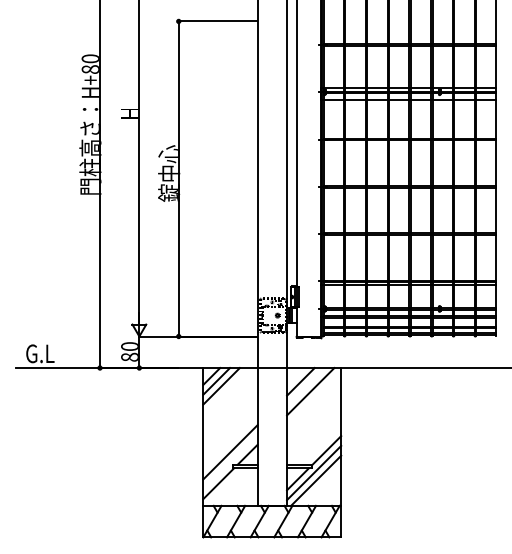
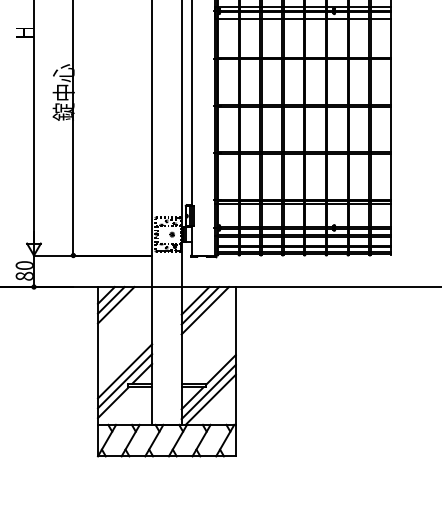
line: (305, 386) -> (200, 305), added
line: (230, 462) -> (125, 381), added

